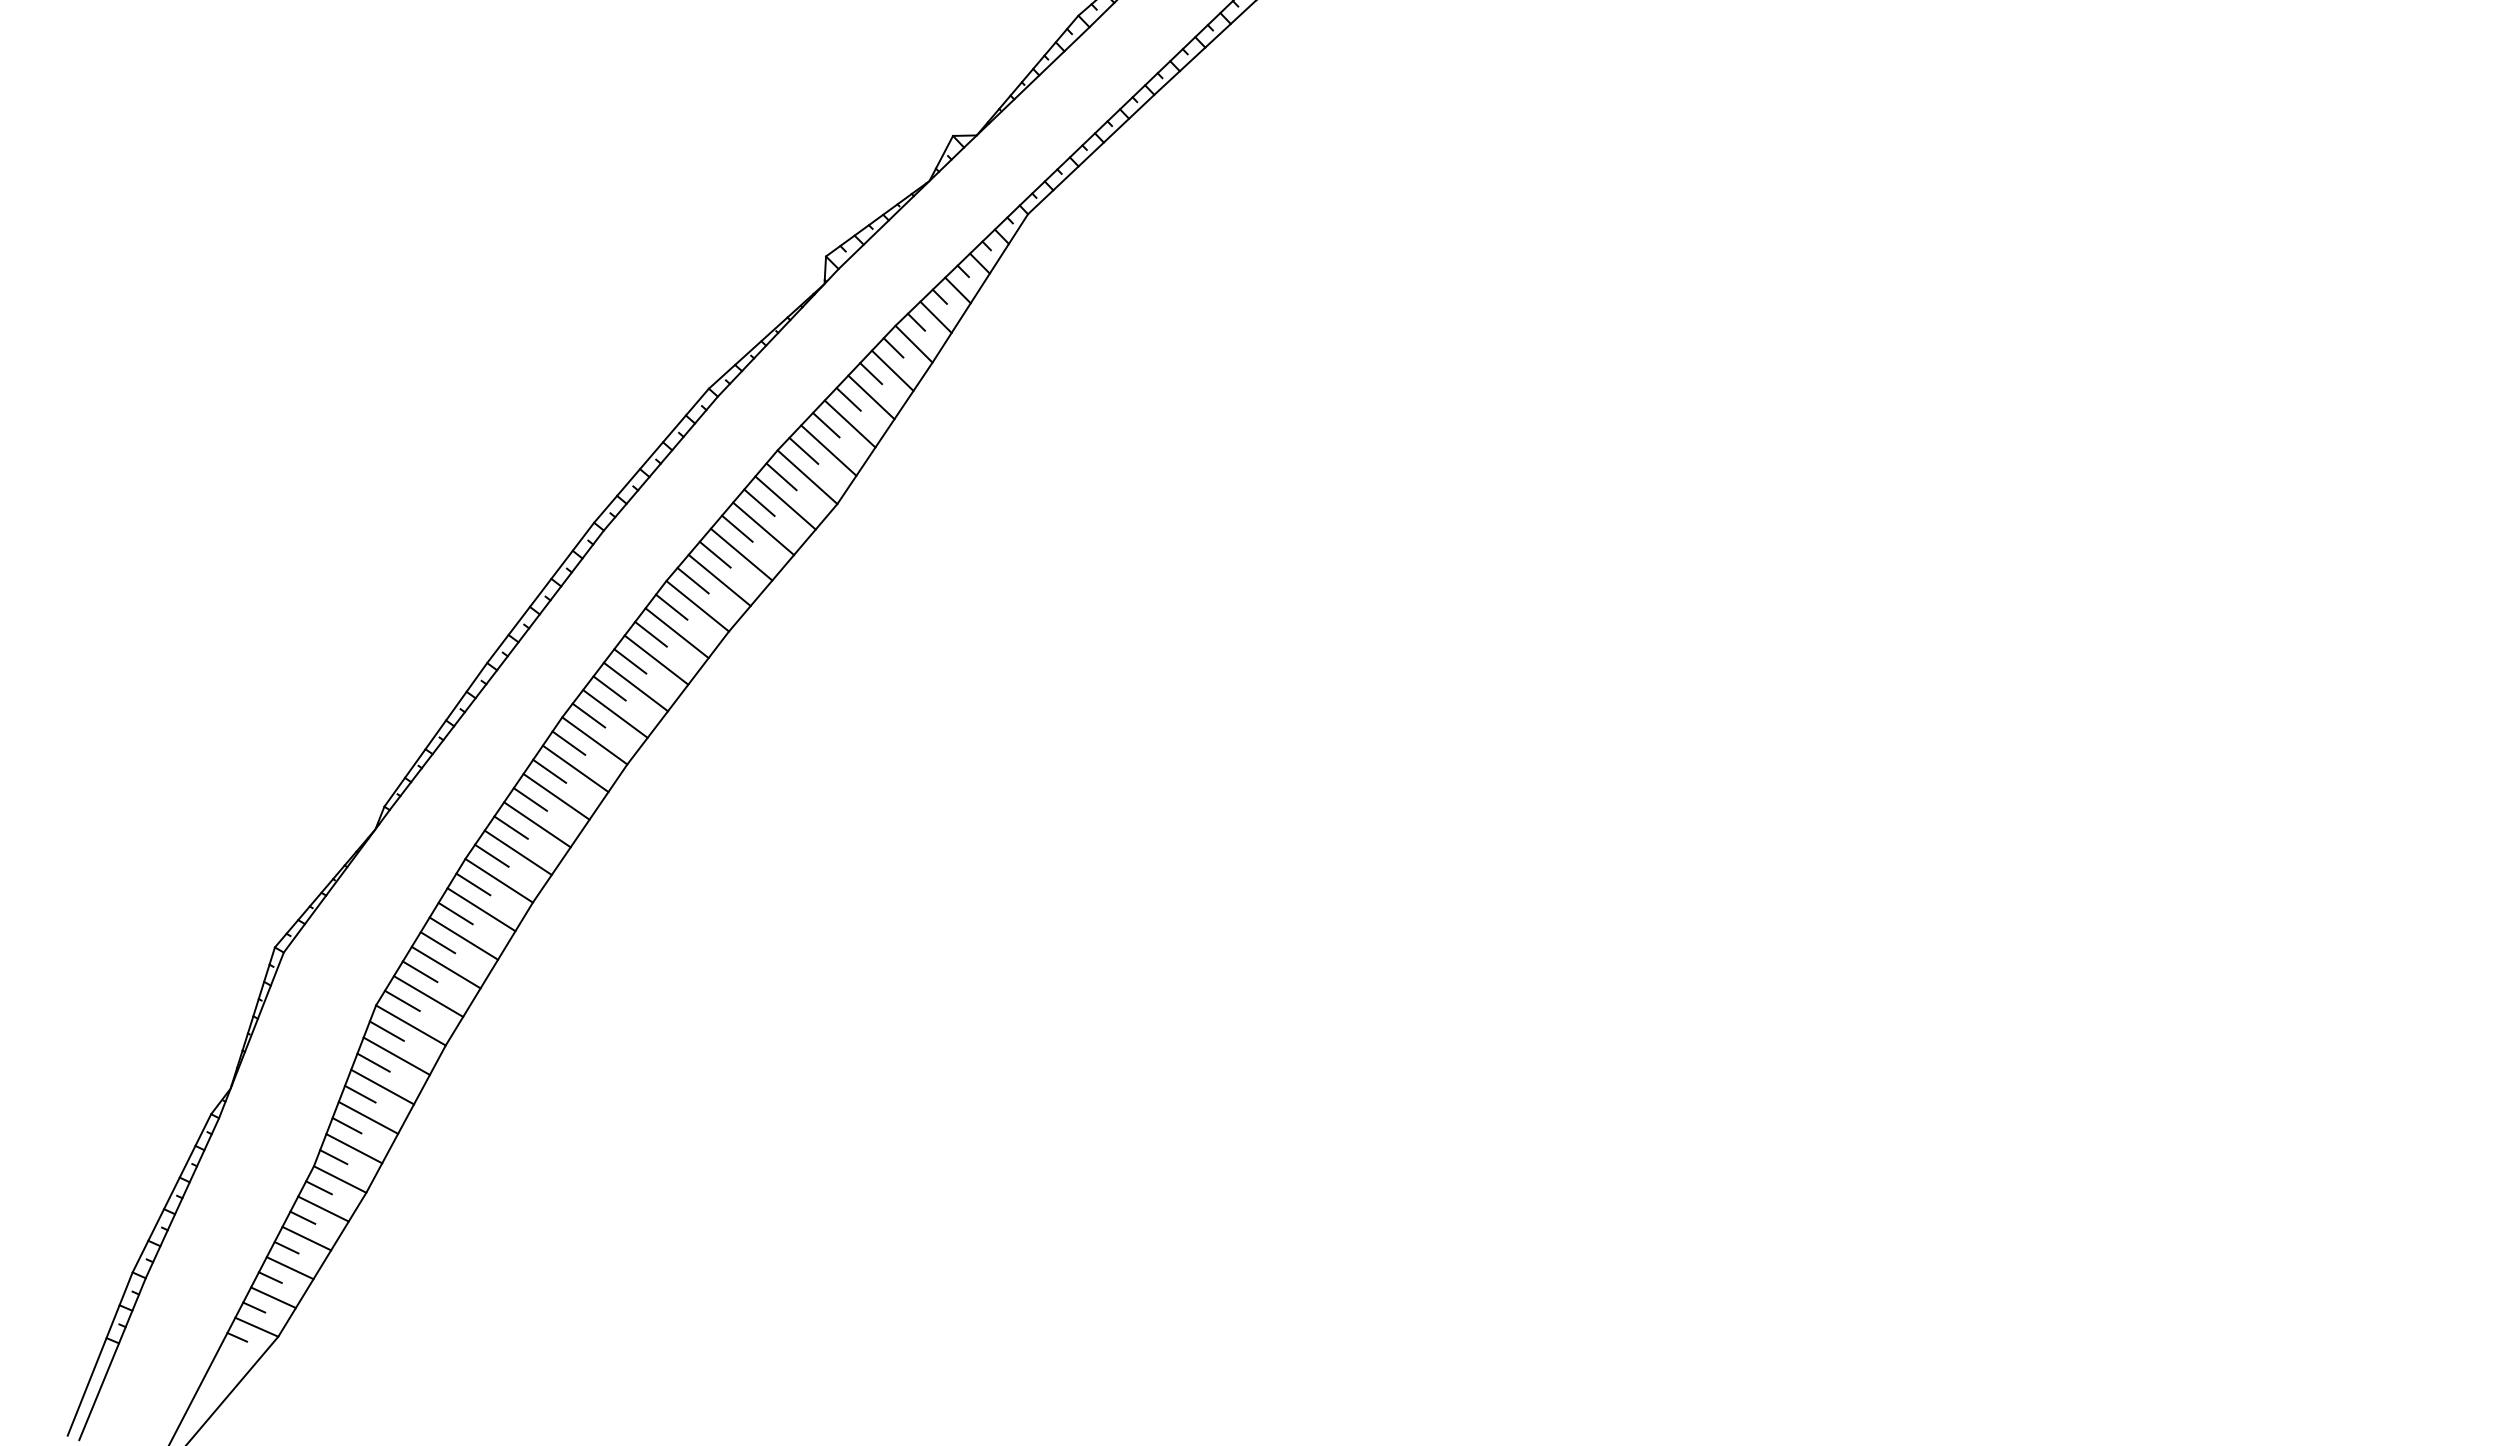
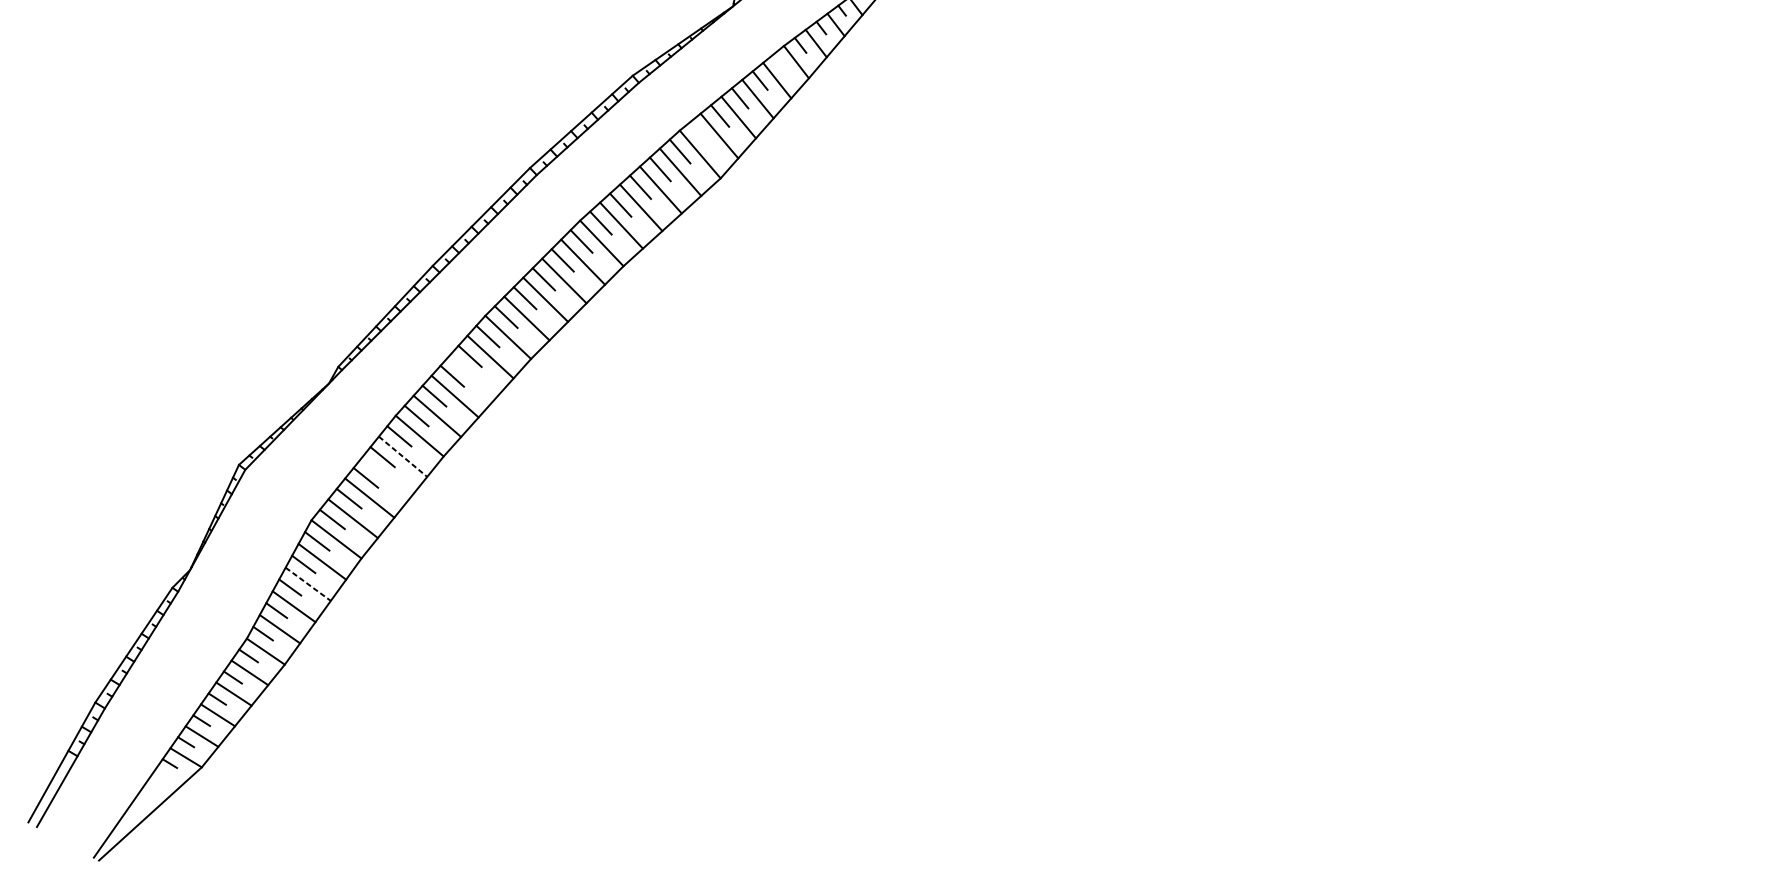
line: (893, 347) -> (780, 62), removed
line: (803, 450) -> (699, 133), removed
line: (556, 796) -> (472, 376), removed
line: (481, 909) -> (403, 456), solid -> dashed
line: (463, 938) -> (386, 477), removed
line: (382, 1087) -> (308, 584), solid -> dashed

